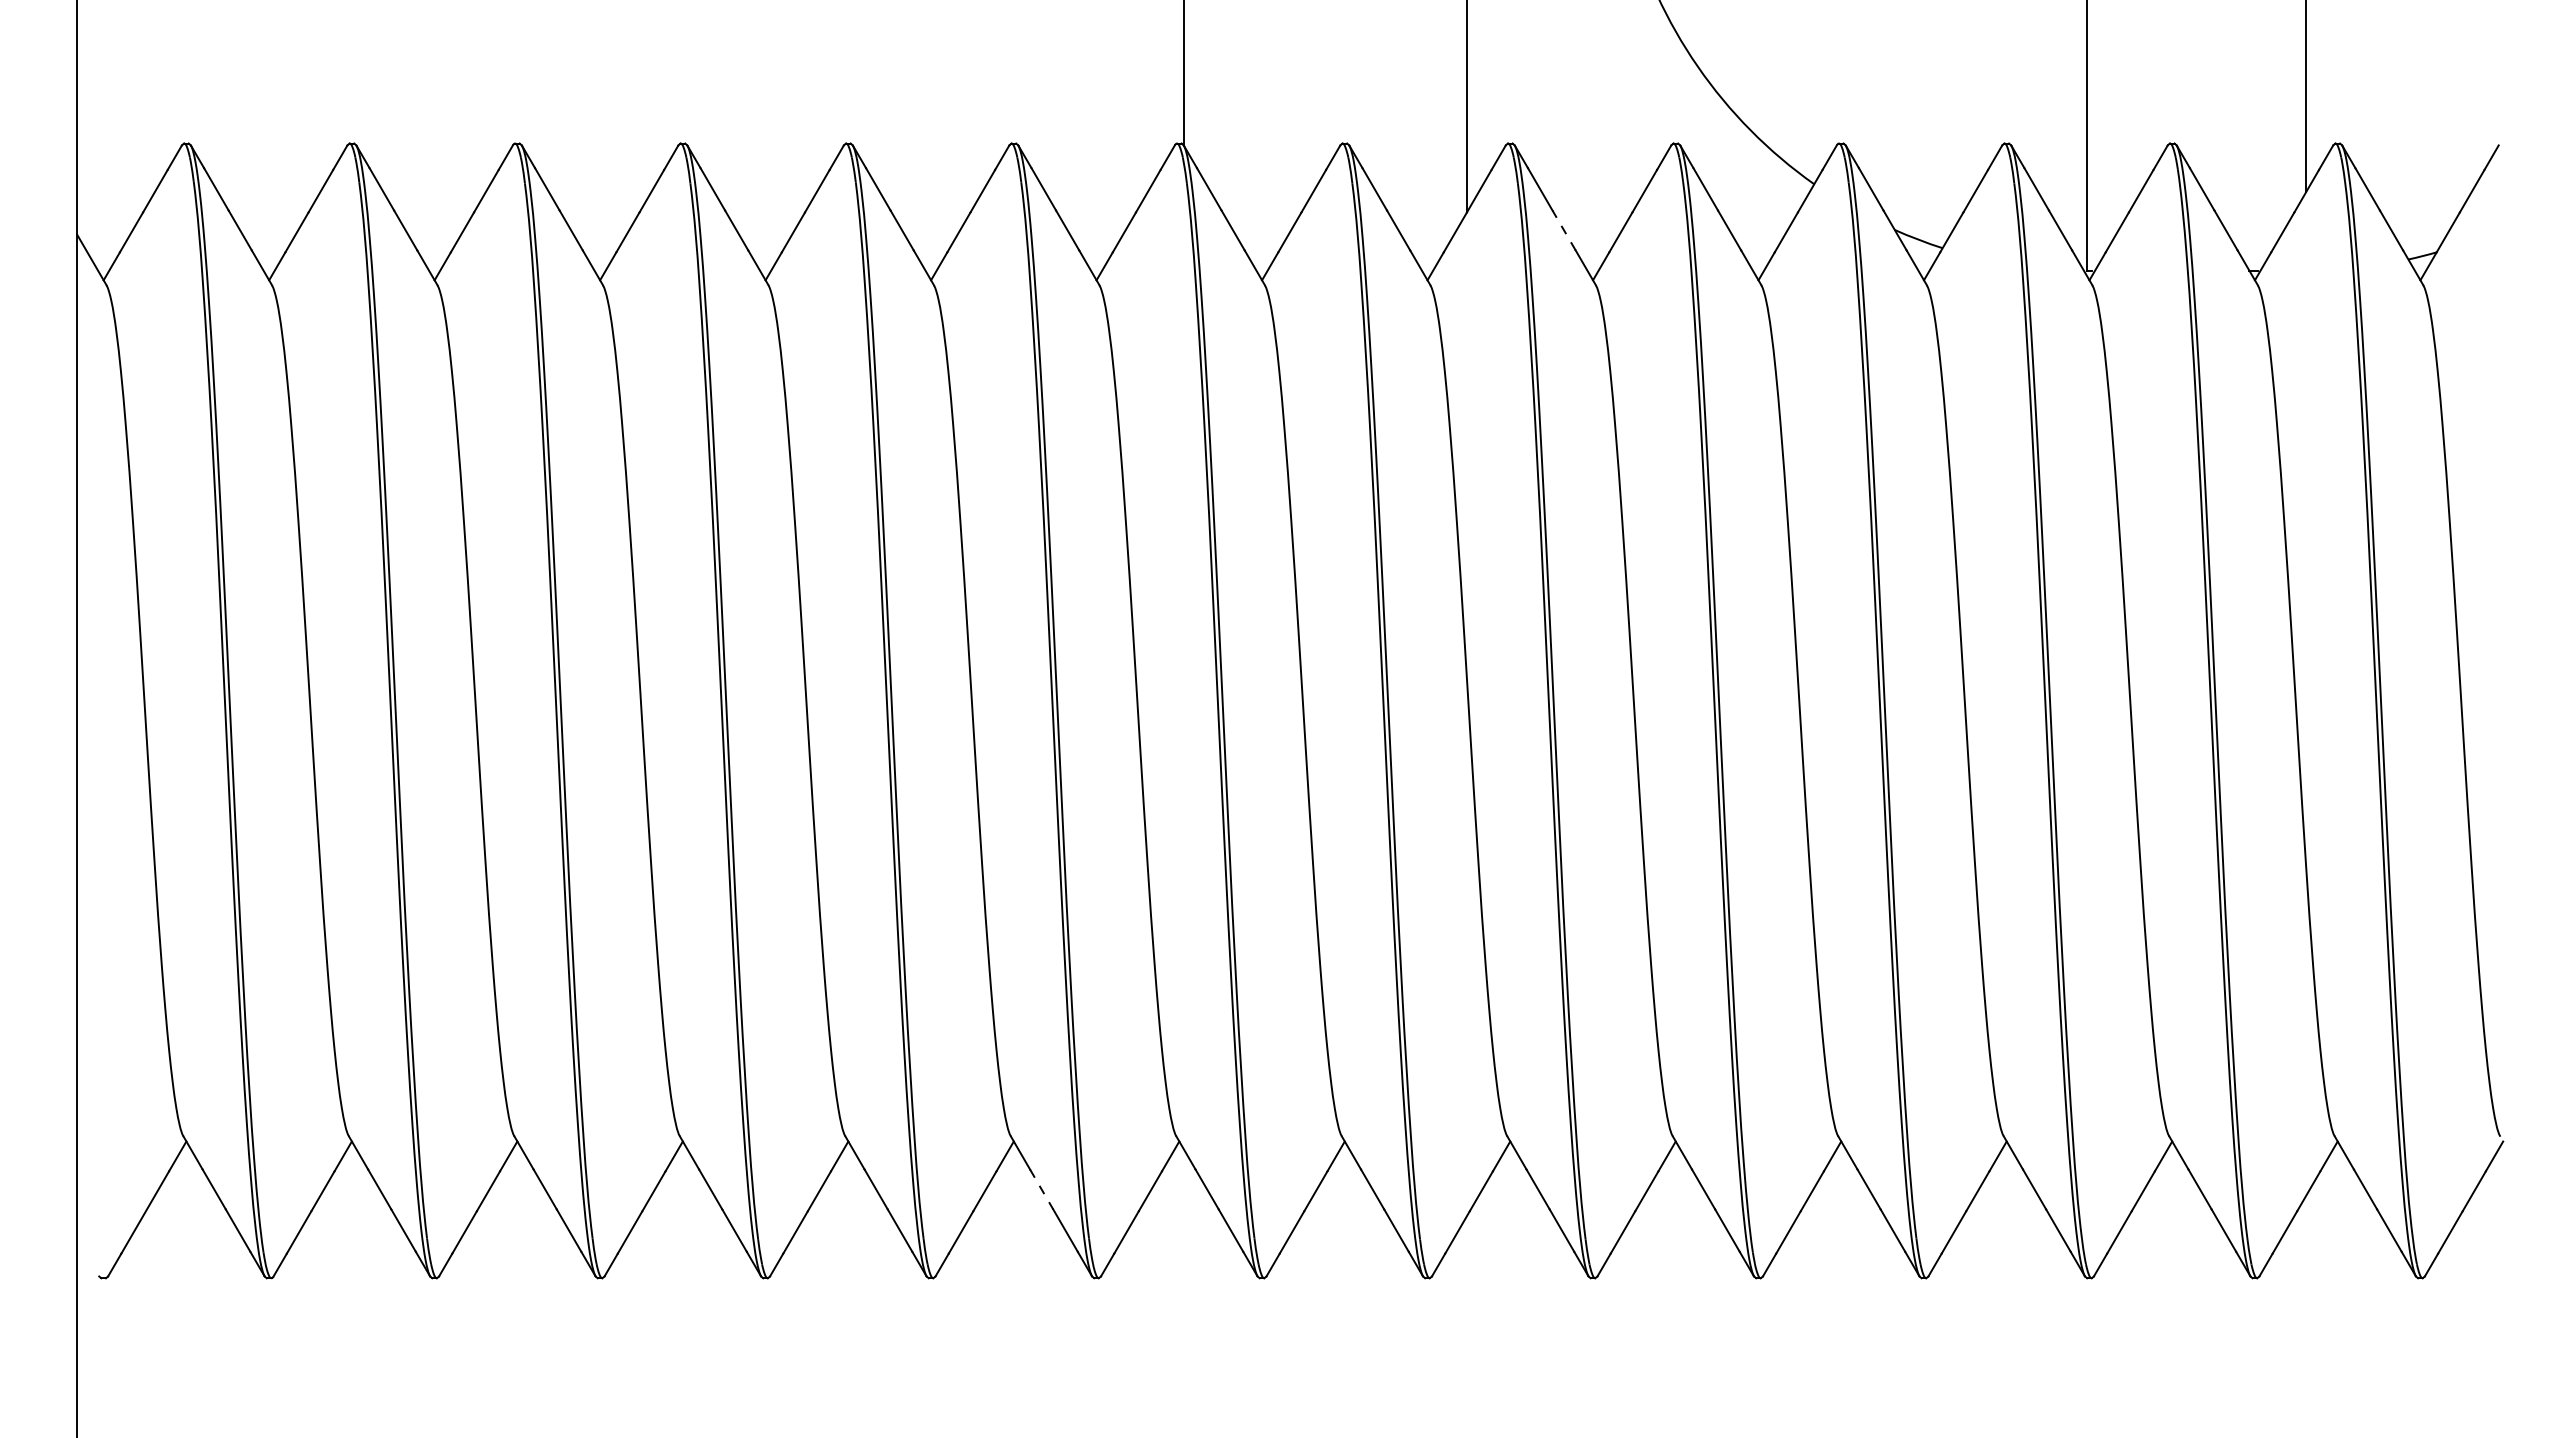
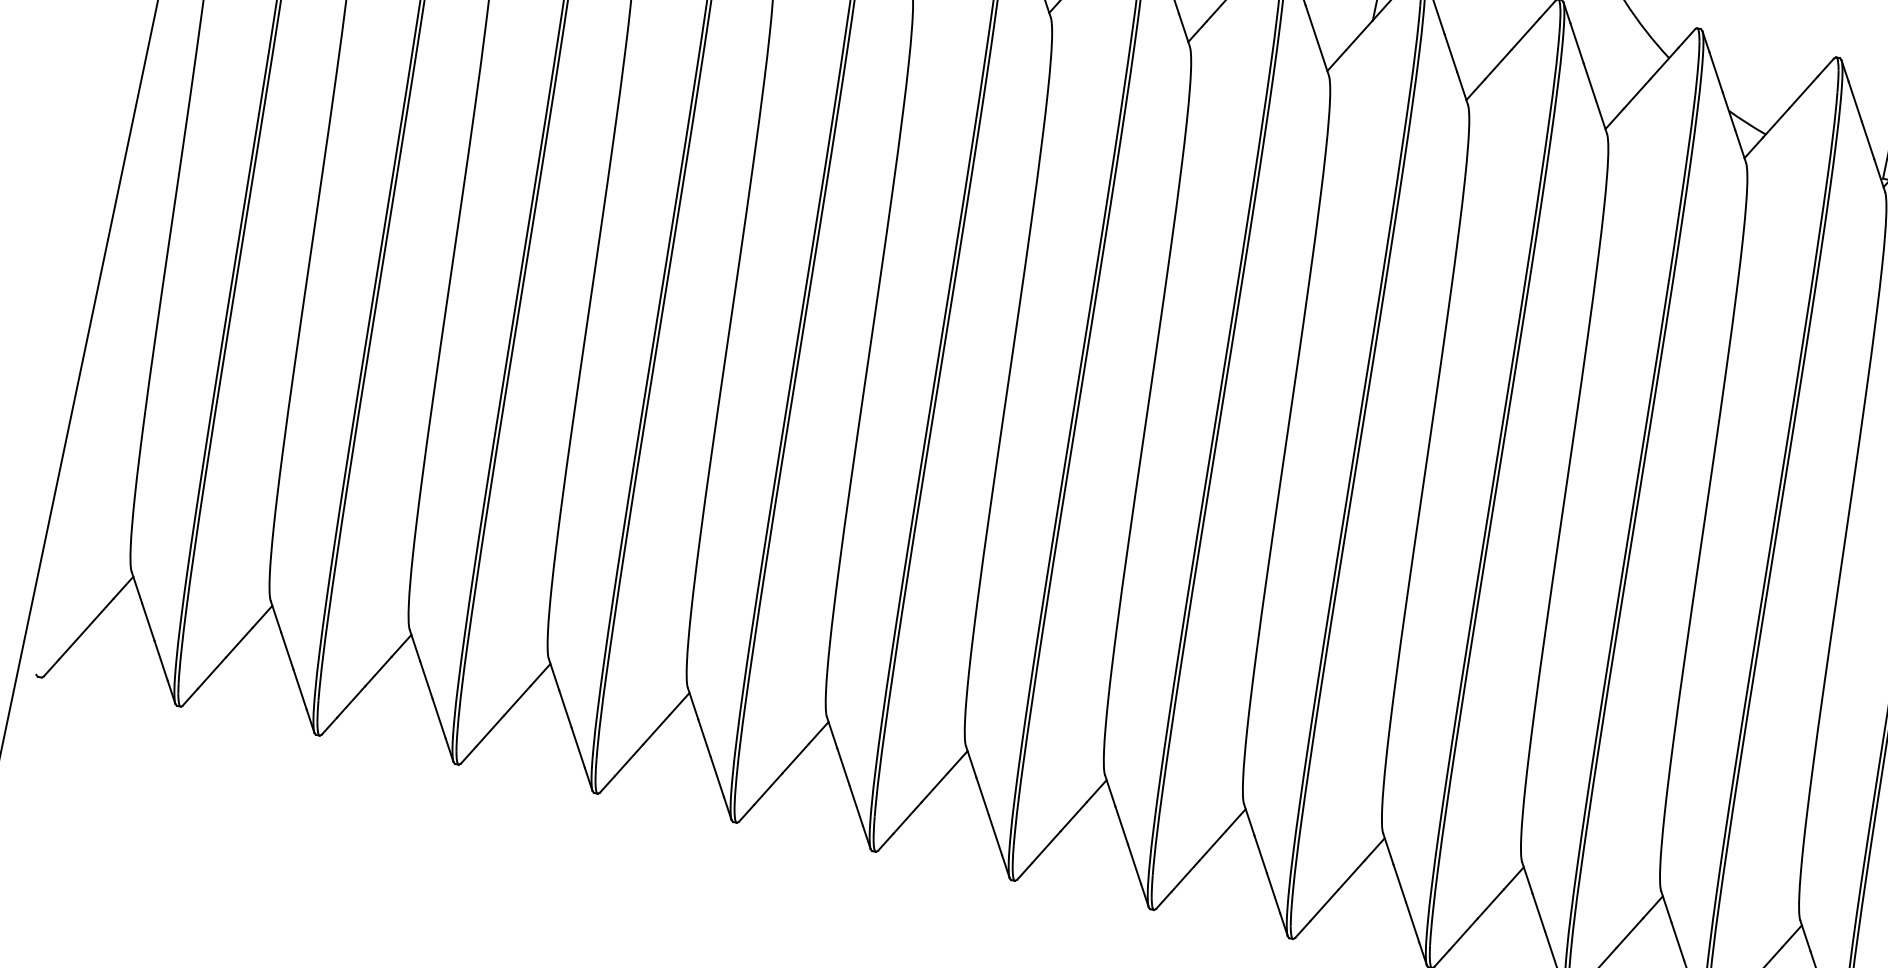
line: (1563, 230) -> (1450, 53), dashed -> solid
line: (1041, 1189) -> (843, 767), dashed -> solid

